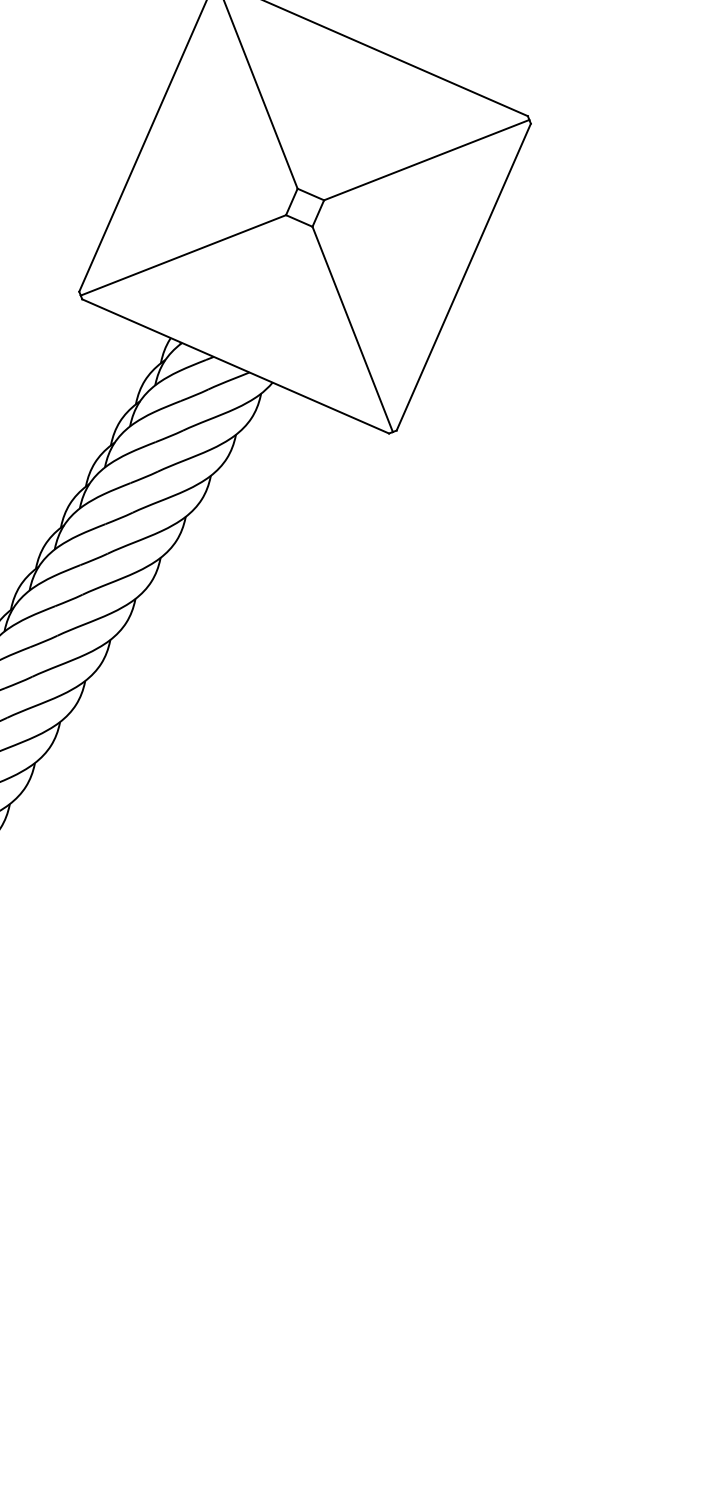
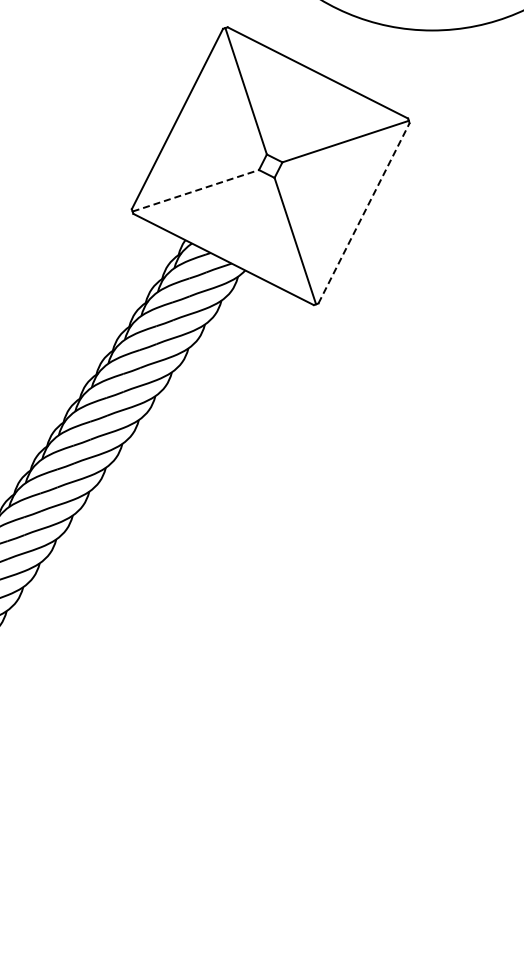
line: (182, 254) -> (195, 190), solid -> dashed
line: (464, 275) -> (364, 212), solid -> dashed

